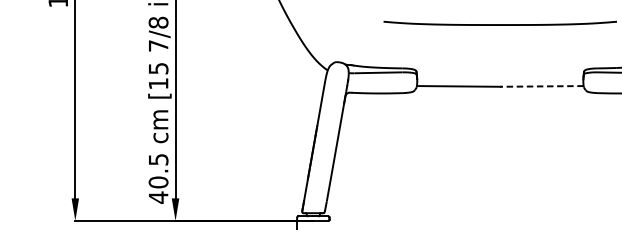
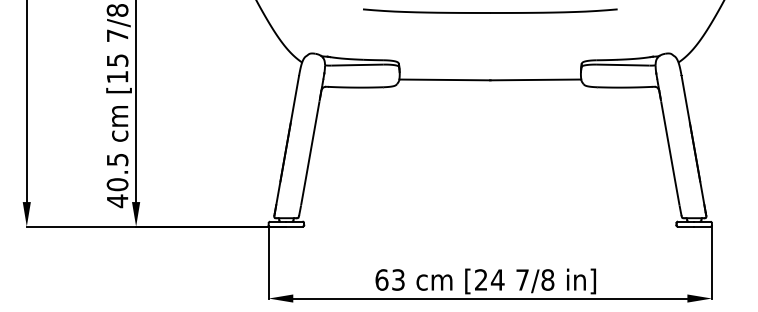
line: (541, 86) -> (535, 79), dashed -> solid

